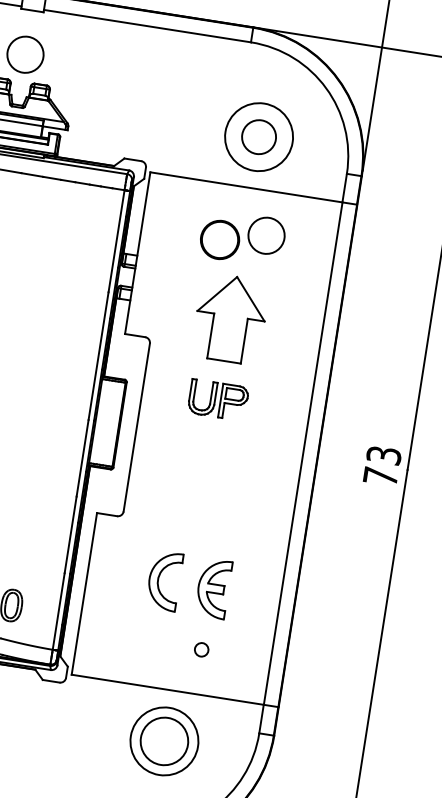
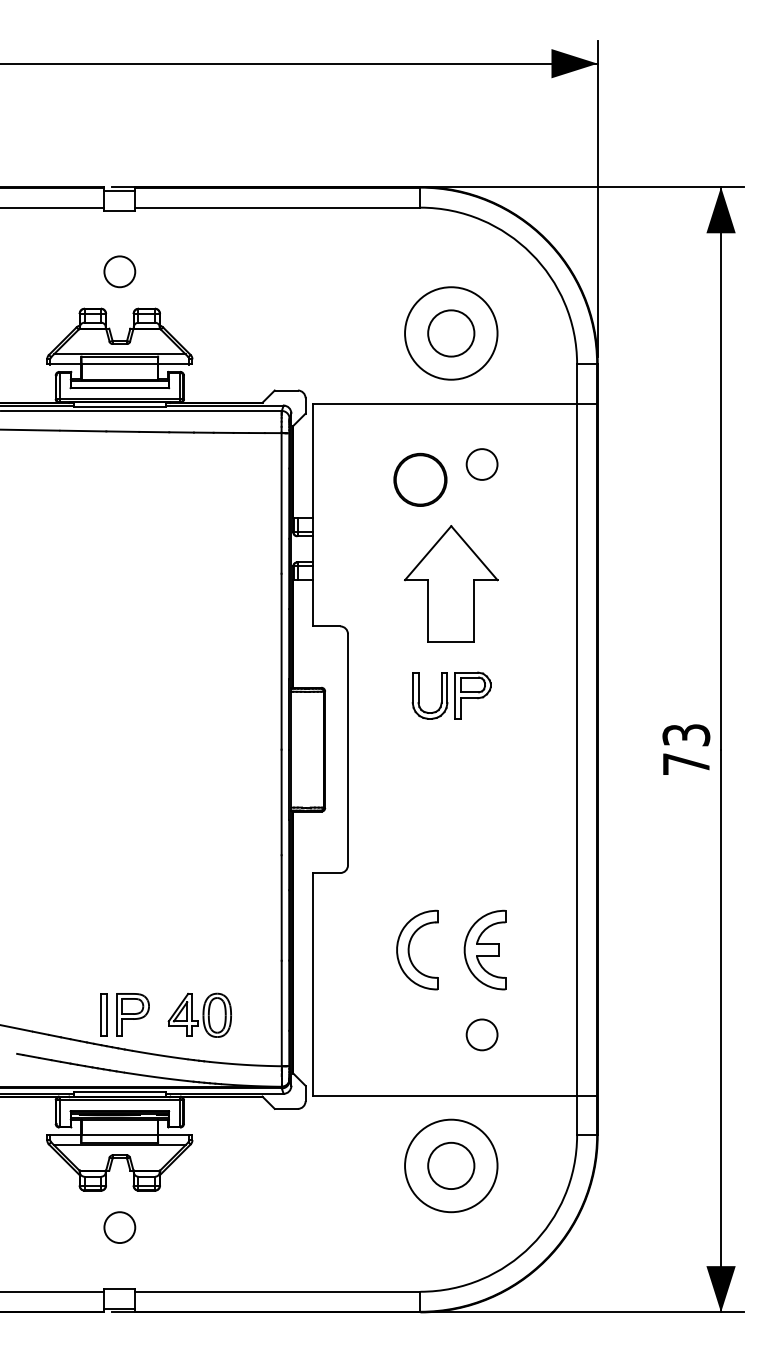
circle: (25, 54) -> (119, 271), size x0.62
circle: (266, 235) -> (481, 464), size x0.62
circle: (201, 649) -> (481, 1034), size x1.67
circle: (164, 741) -> (451, 1165), size x0.71

